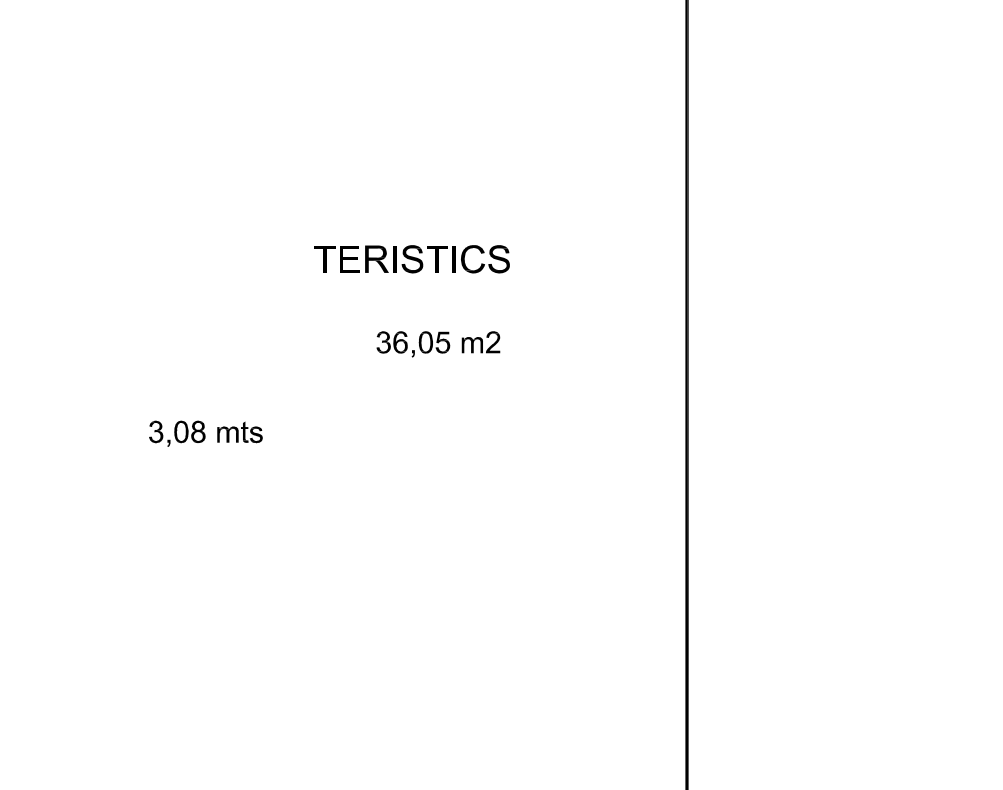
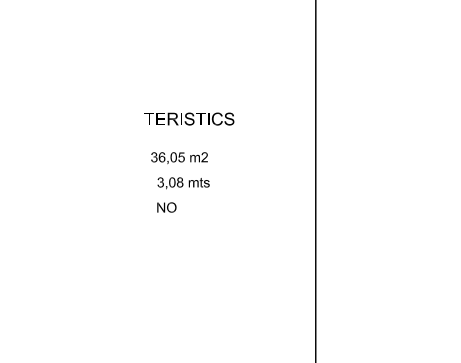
part: (438, 344) -> (179, 158), moved
part: (205, 434) -> (183, 183), moved
part: (362, 451) -> (166, 207), added

